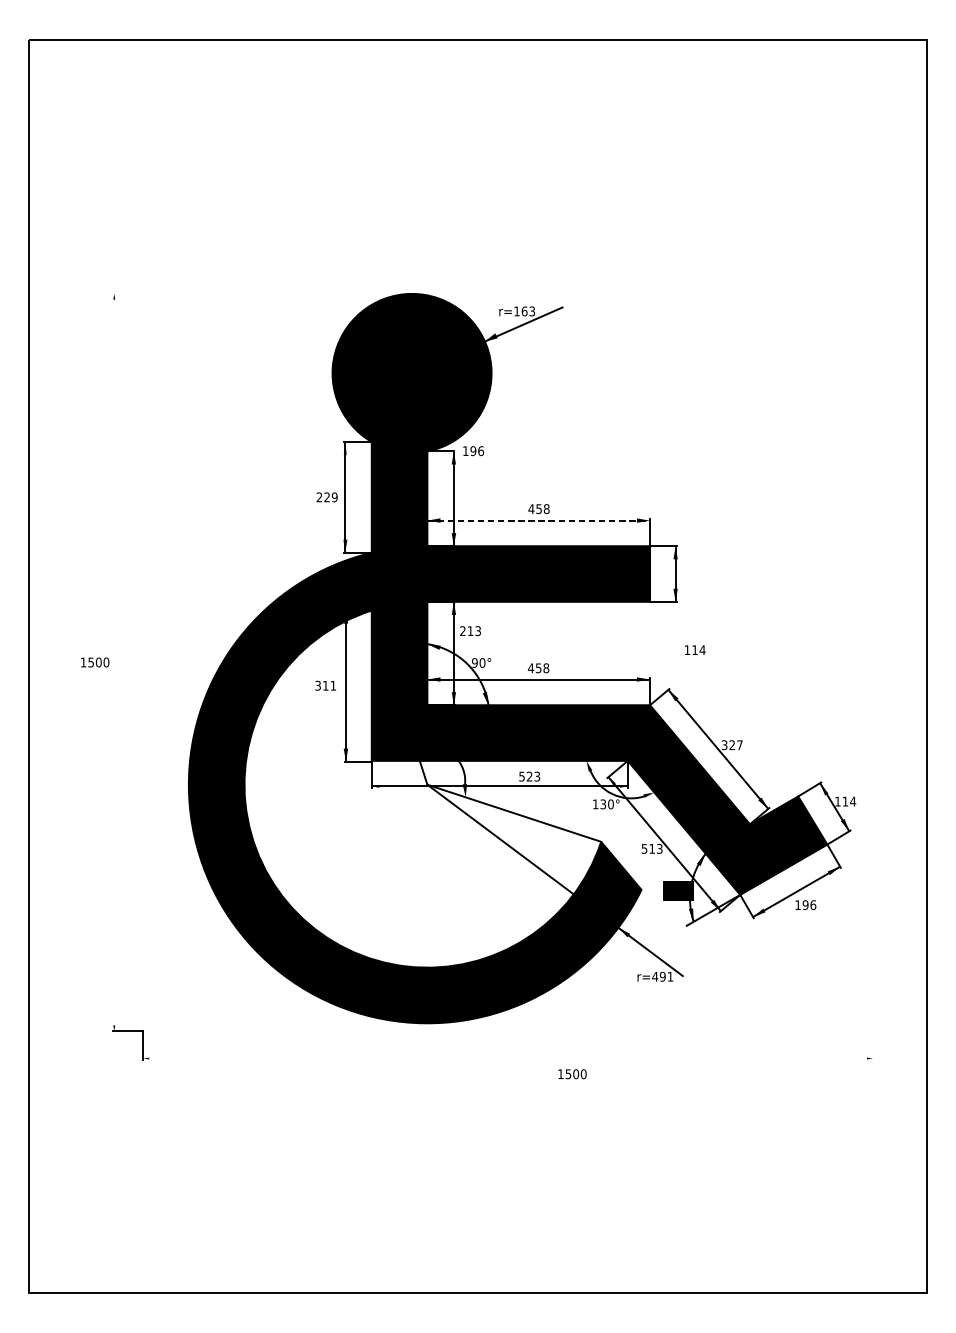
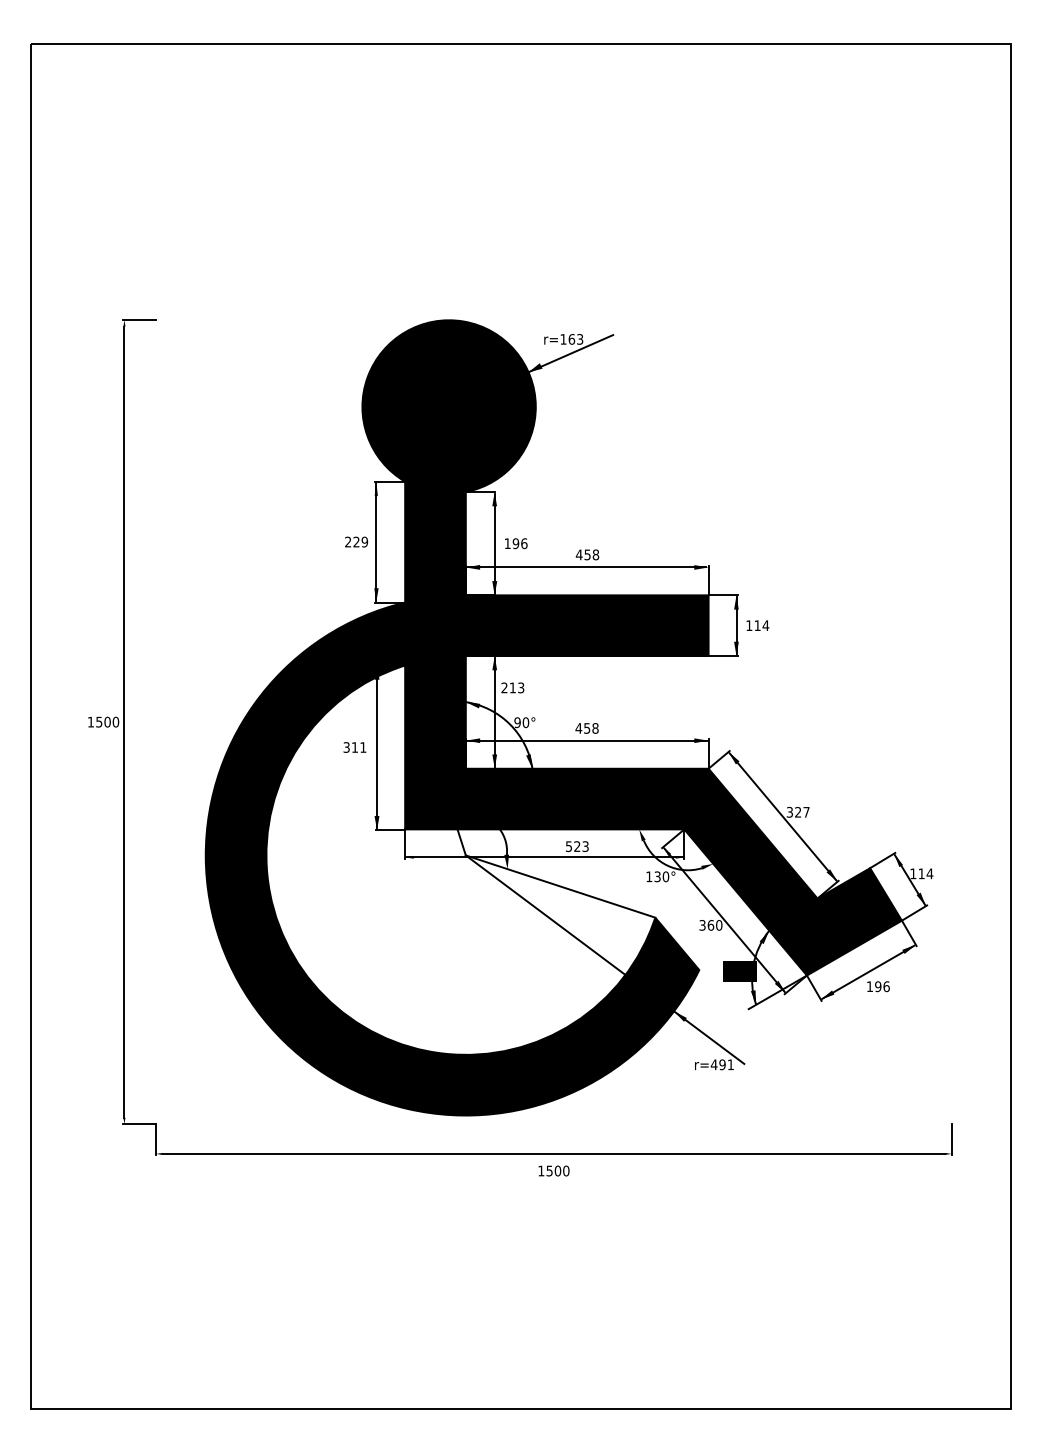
line: (128, 294) -> (139, 320), added
text: (473, 450) -> (516, 543), moved
line: (538, 520) -> (586, 567), dashed -> solid
text: (694, 649) -> (757, 625), moved
line: (114, 661) -> (124, 721), added
text: (651, 849) -> (710, 925), 513 -> 360
line: (872, 1045) -> (951, 1139), added
line: (507, 1058) -> (553, 1153), added
text: (572, 1073) -> (553, 1170), moved

